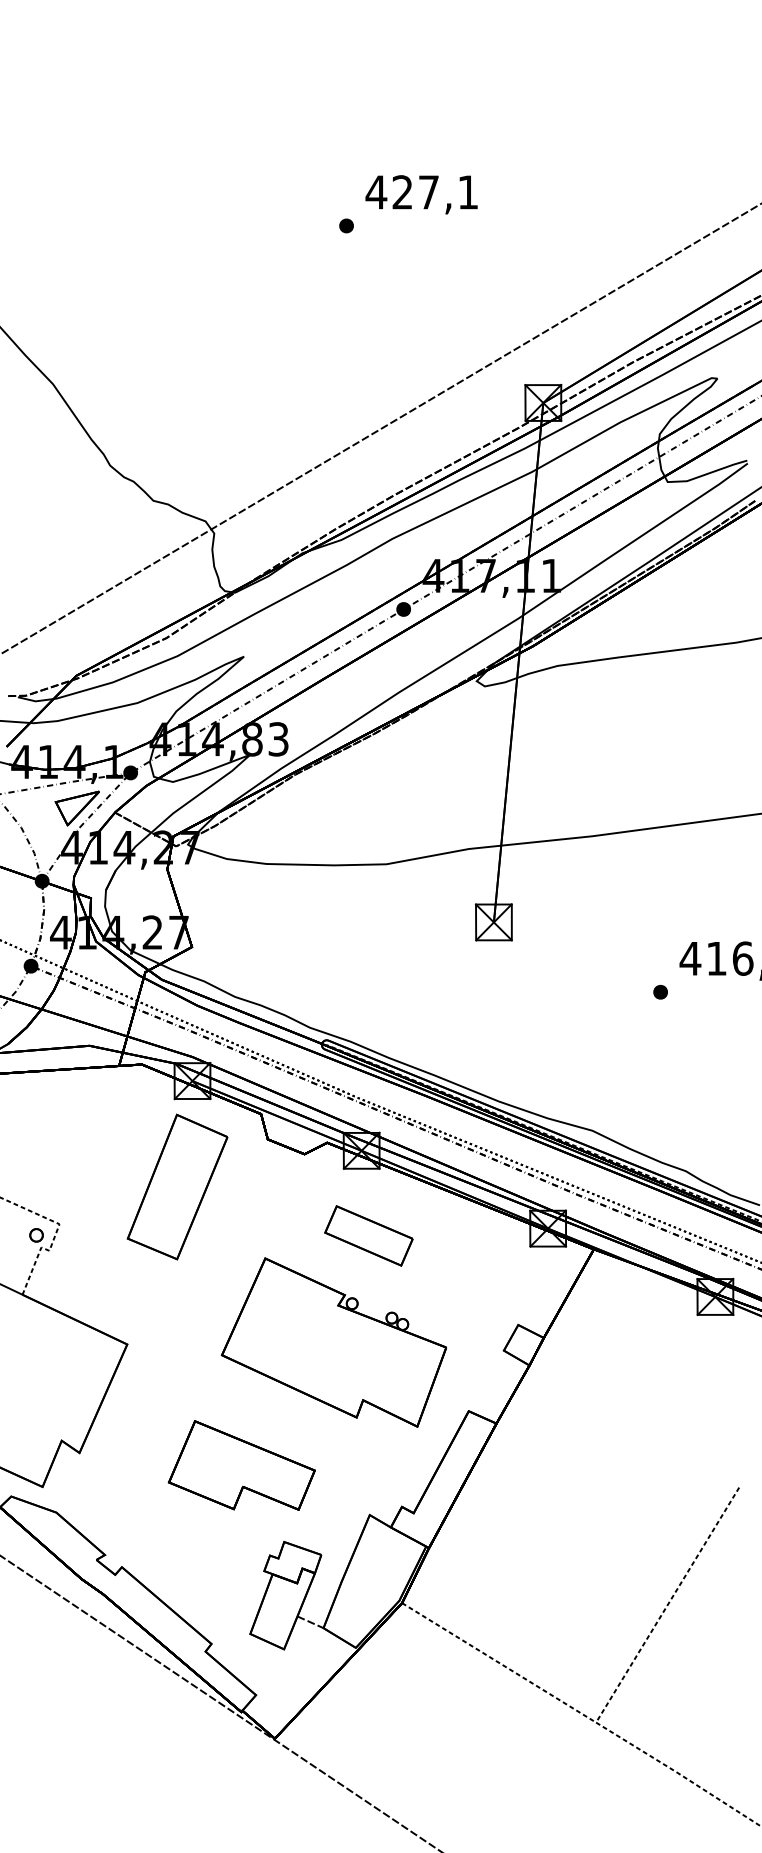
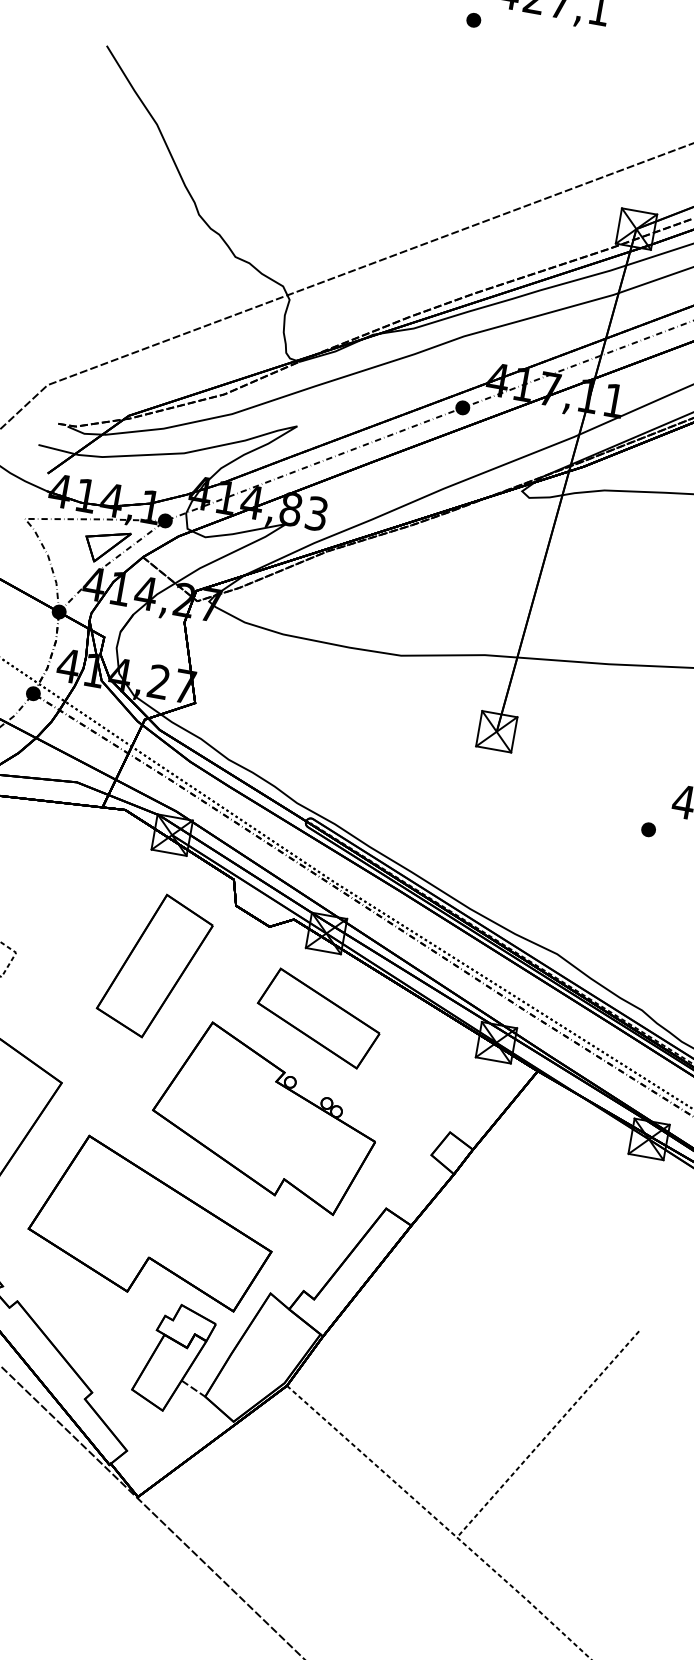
part: (177, 1186) -> (155, 965), moved
part: (368, 1235) -> (318, 1018), size x1.43
part: (241, 1465) -> (152, 1222), size x1.67

